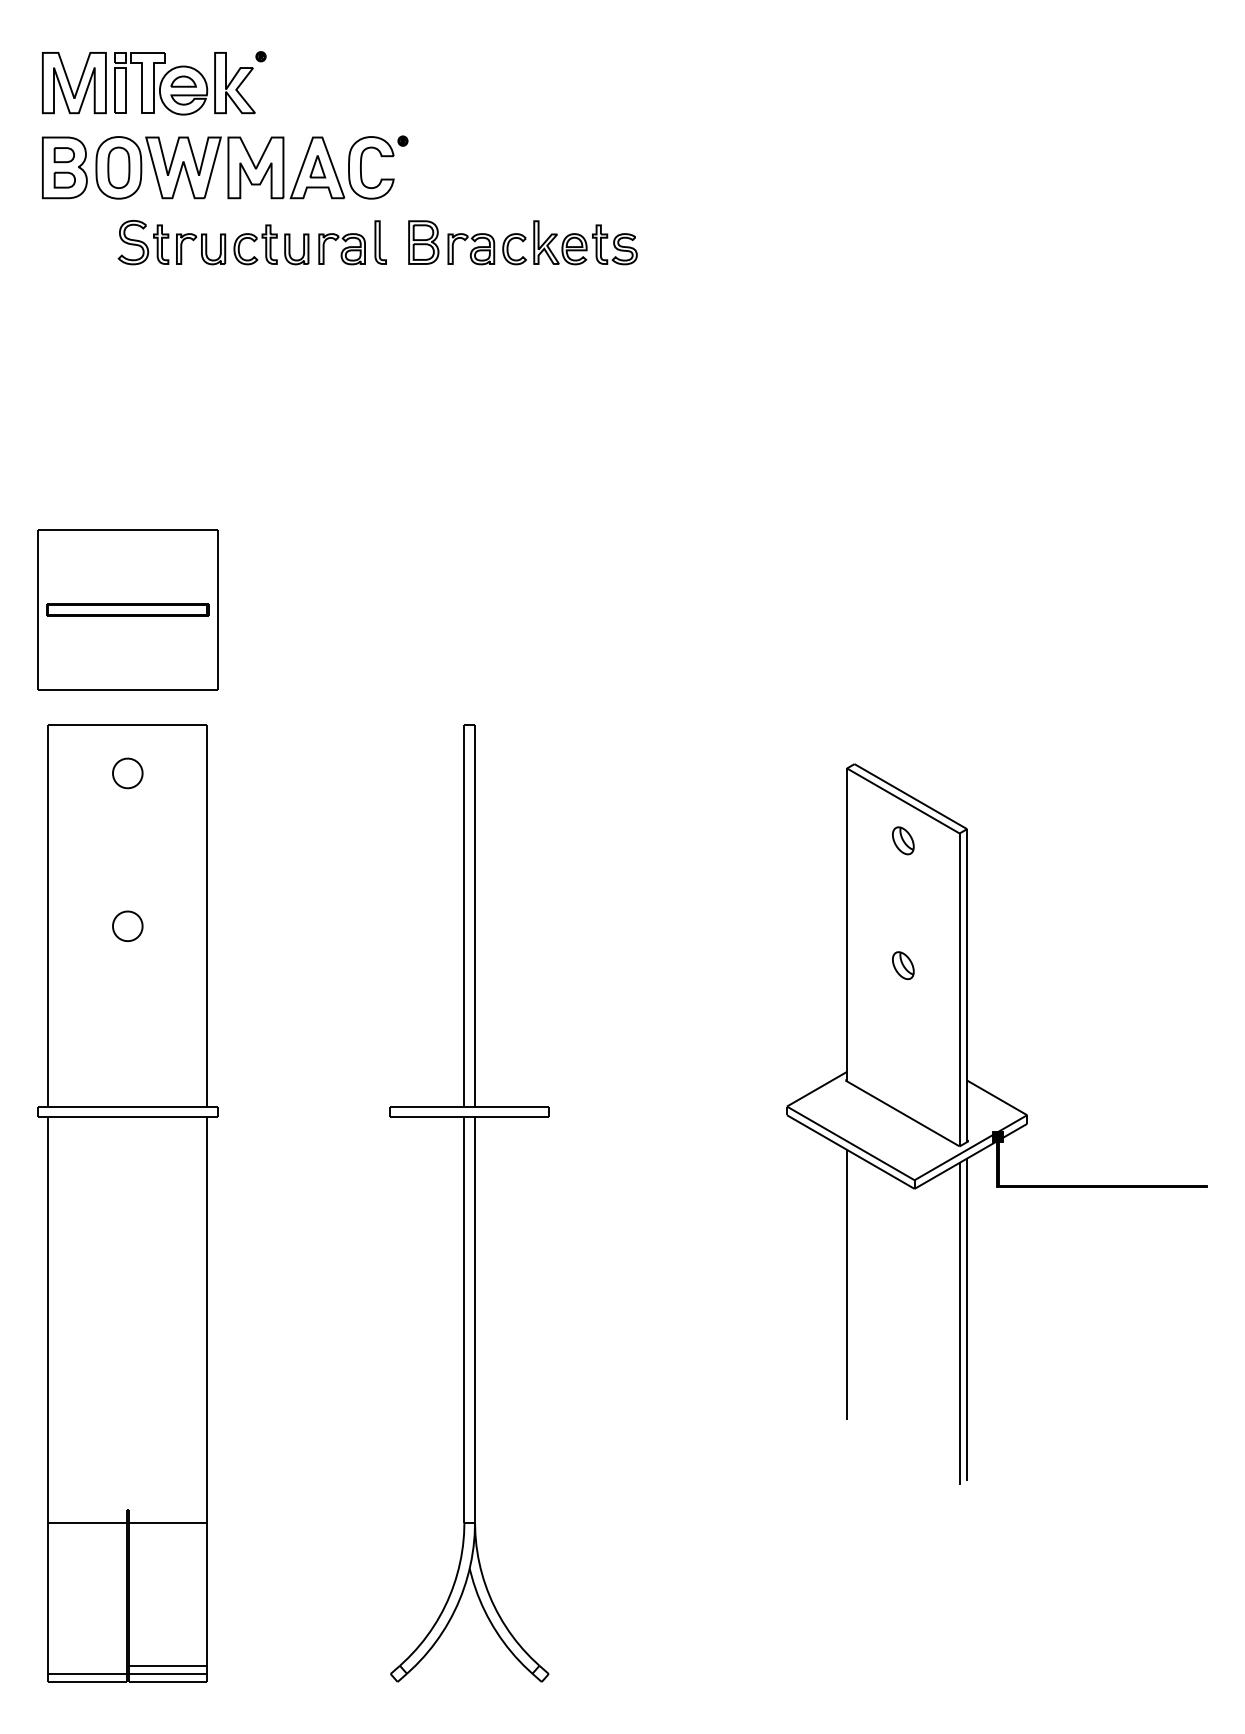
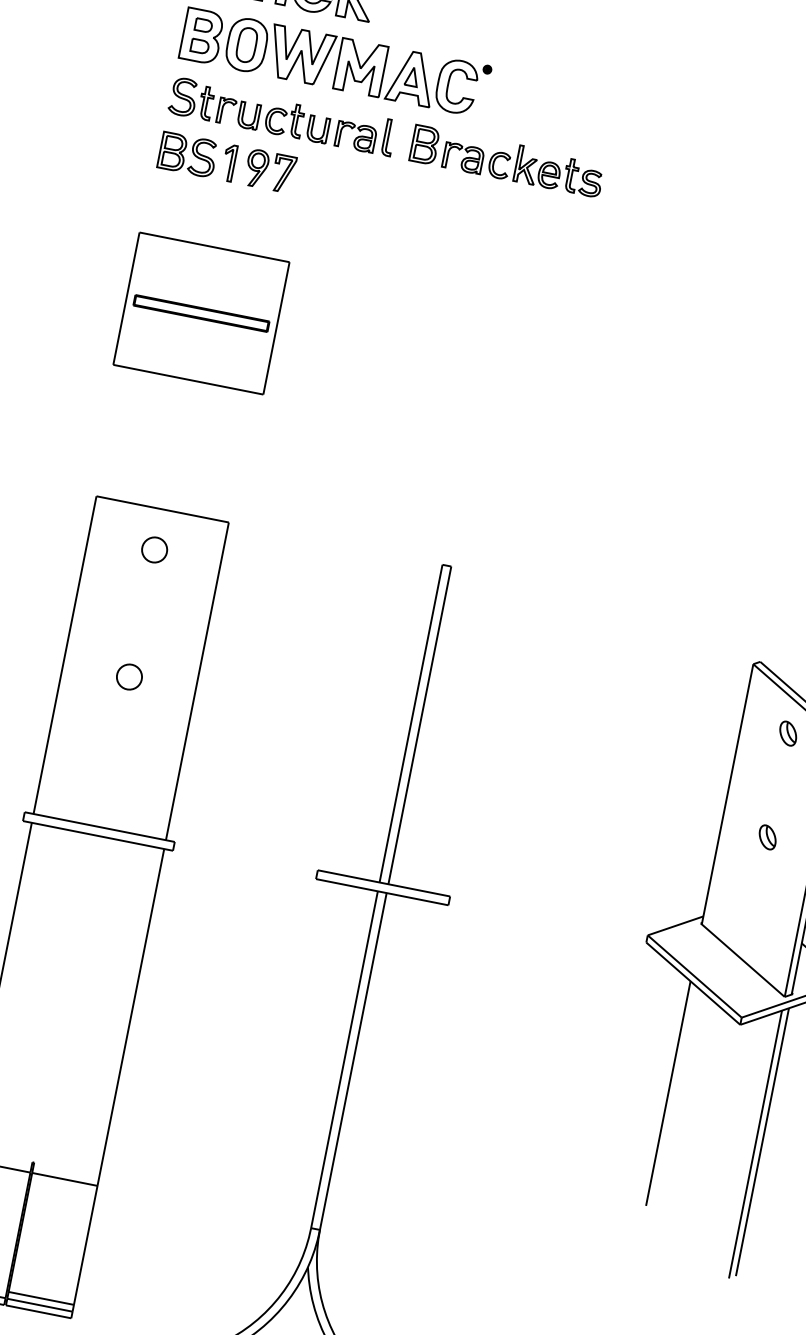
part: (377, 242) -> (386, 137), moved
part: (122, 307) -> (226, 161), added
part: (127, 609) -> (201, 313), moved

